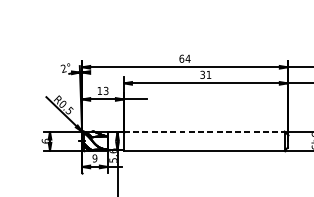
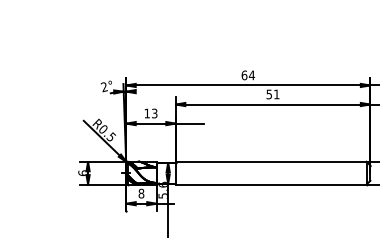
text: (202, 74) -> (268, 93), 31 -> 51
line: (204, 131) -> (271, 161), dashed -> solid
text: (95, 158) -> (141, 193), 9 -> 8

